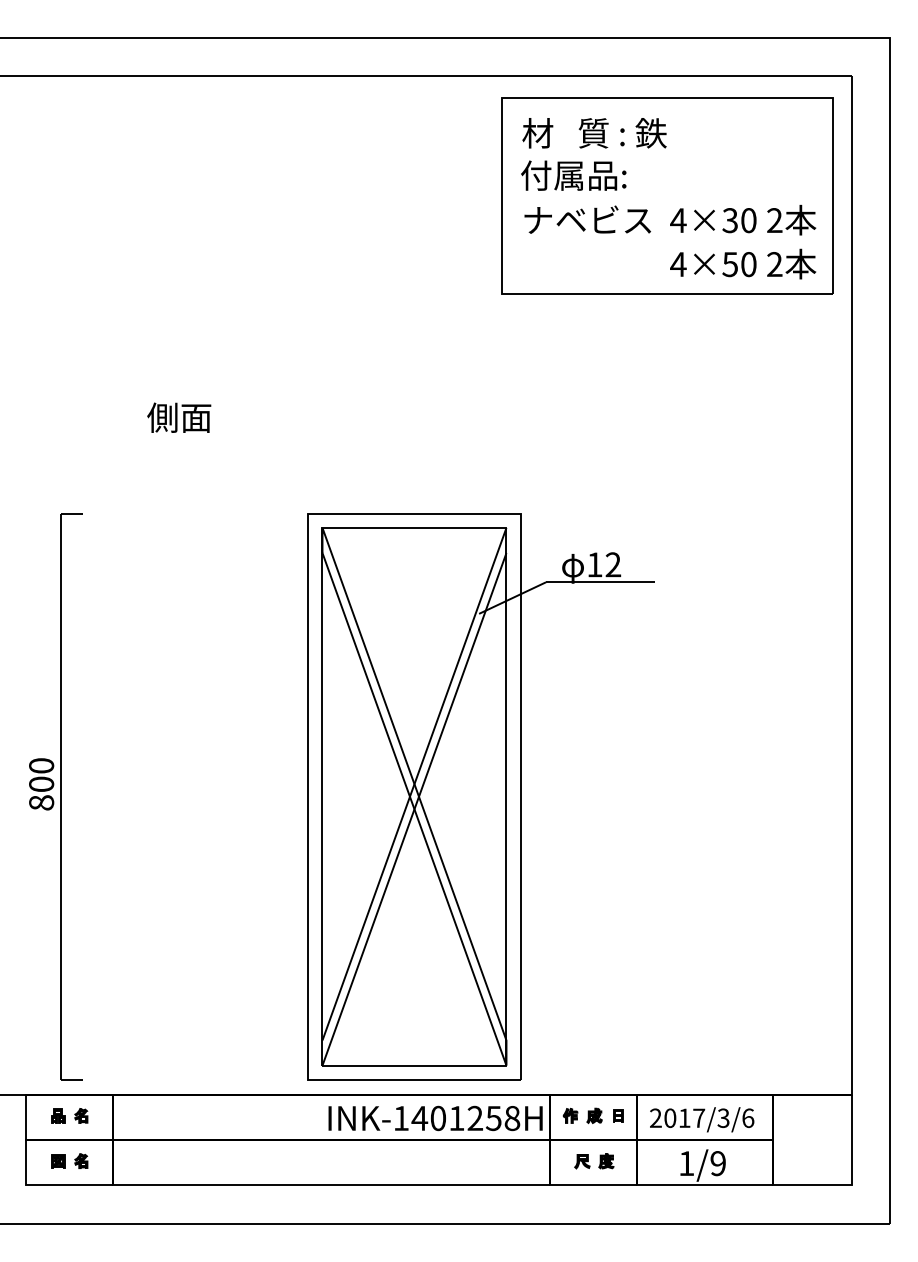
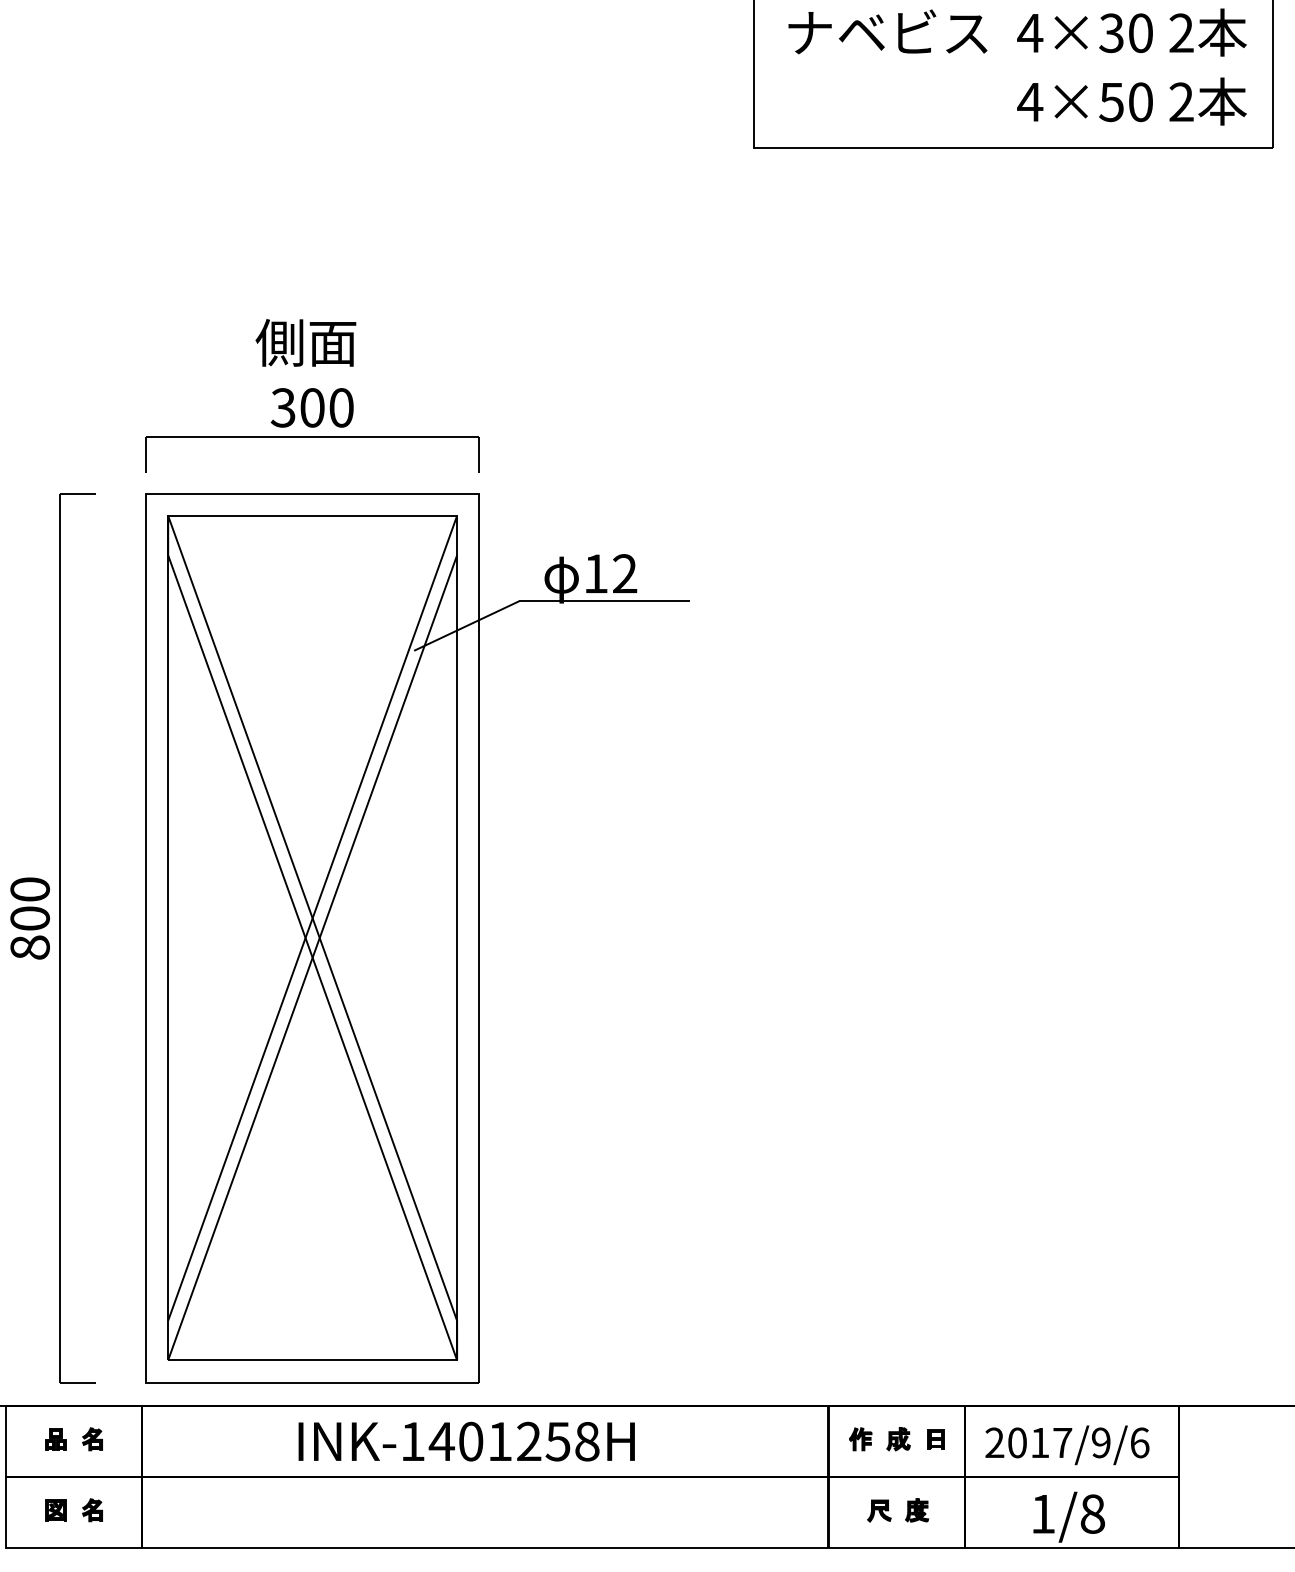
text: (179, 417) -> (306, 342), moved
part: (221, 472) -> (312, 428), added
part: (480, 796) -> (416, 937), moved
text: (723, 1117) -> (1101, 1441), 2017/3/6 -> 2017/9/6
text: (435, 1118) -> (466, 1441), moved
text: (717, 1163) -> (1091, 1513), 1/9 -> 1/8

